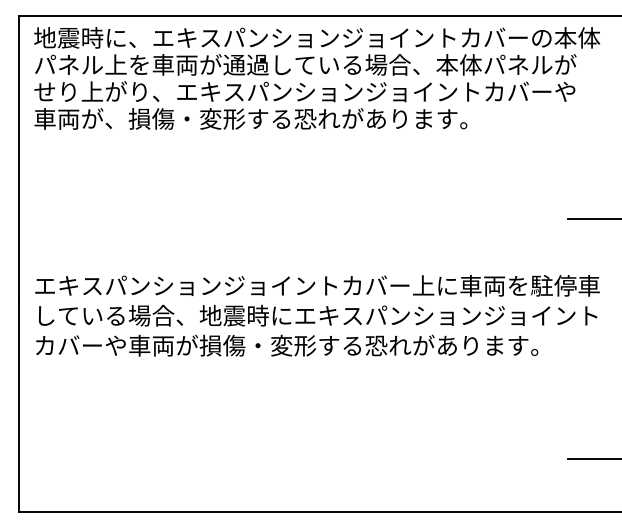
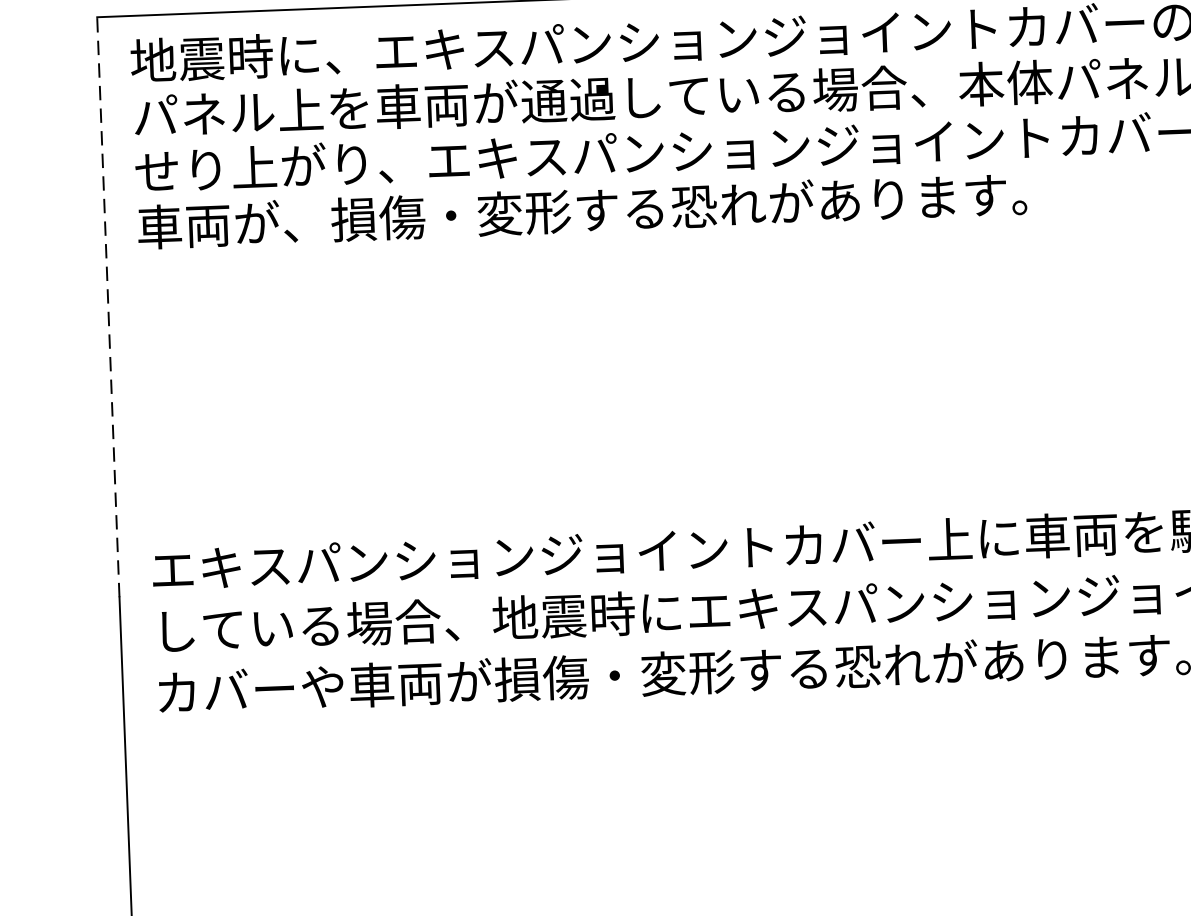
line: (18, 156) -> (107, 306), solid -> dashed

